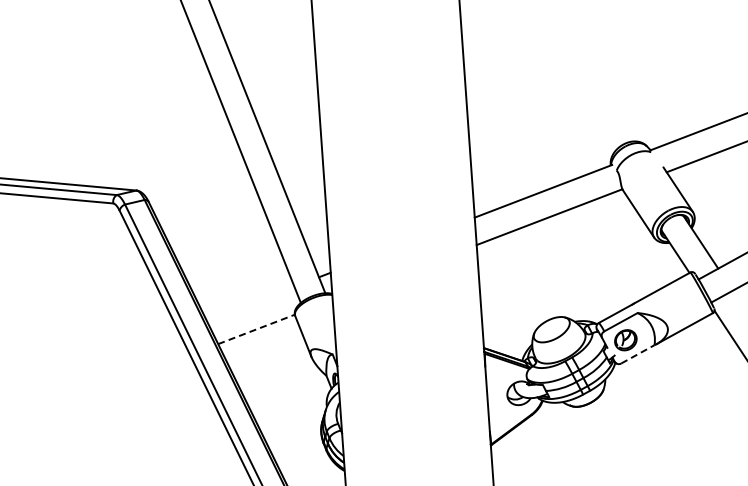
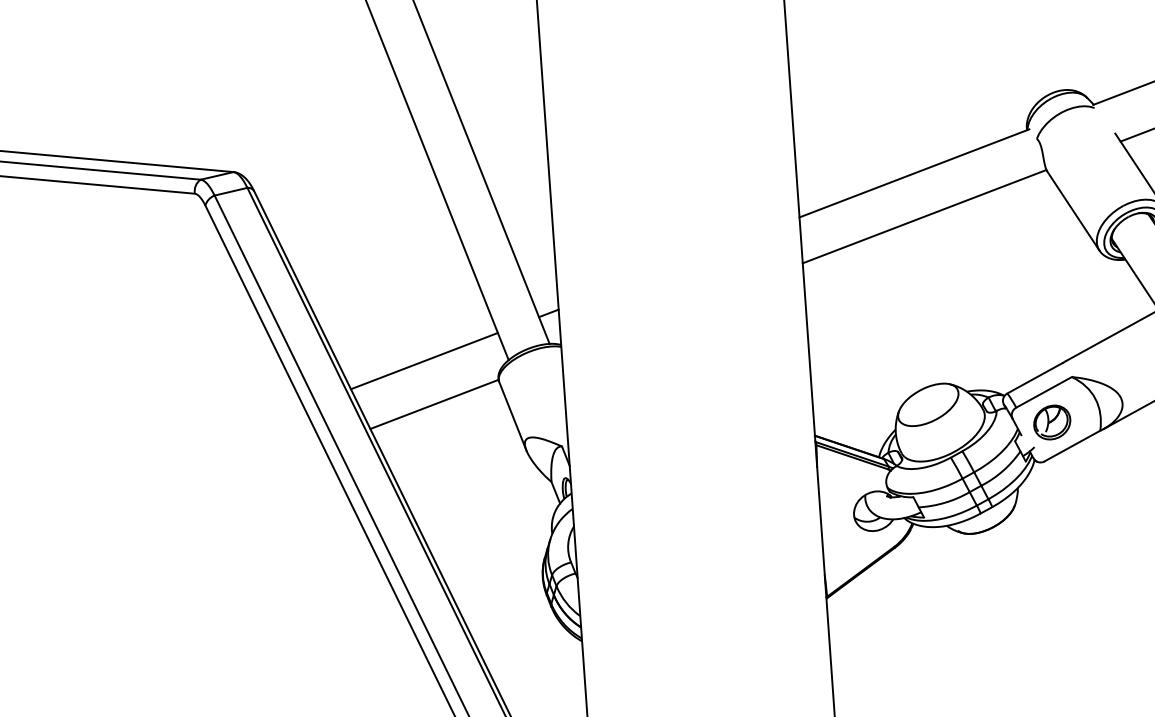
line: (250, 303) -> (424, 361), added
line: (257, 329) -> (436, 404), dashed -> solid
line: (638, 354) -> (1073, 446), dashed -> solid

